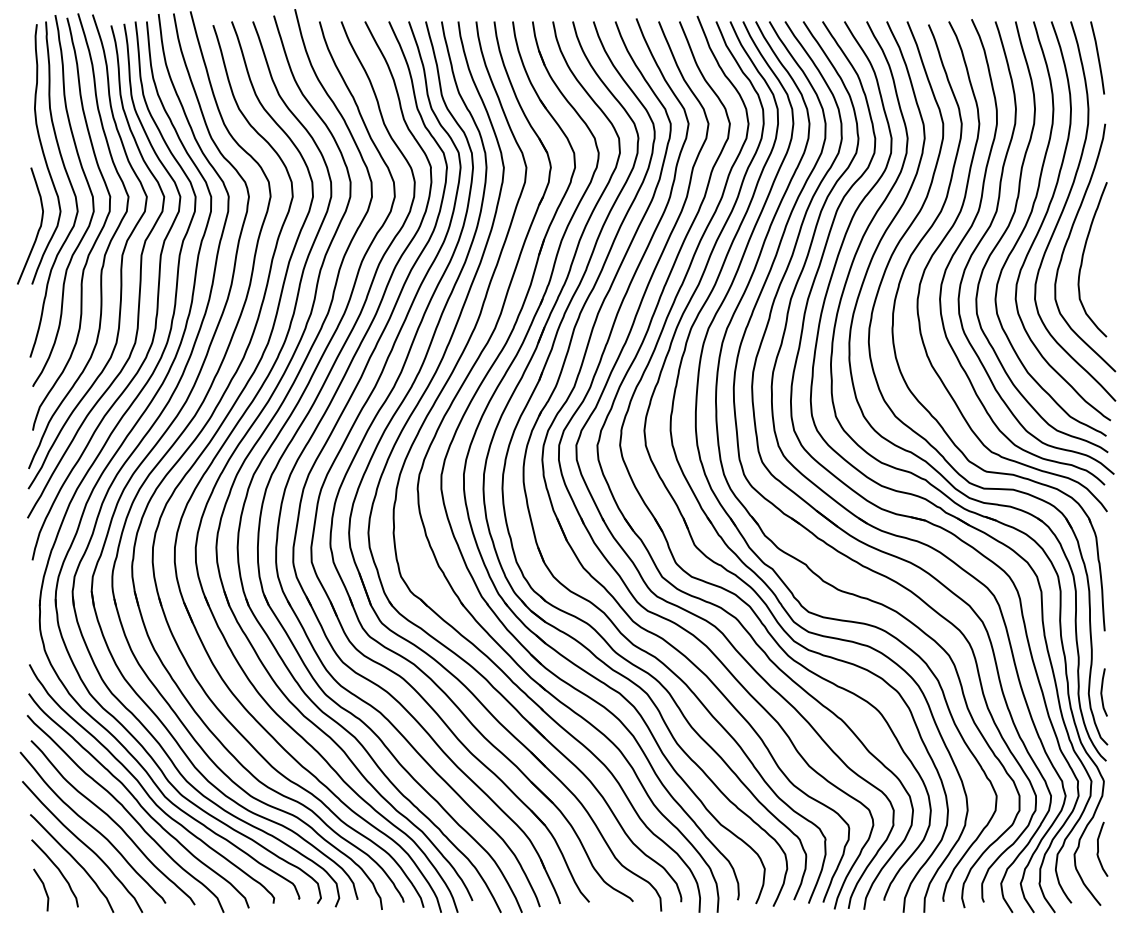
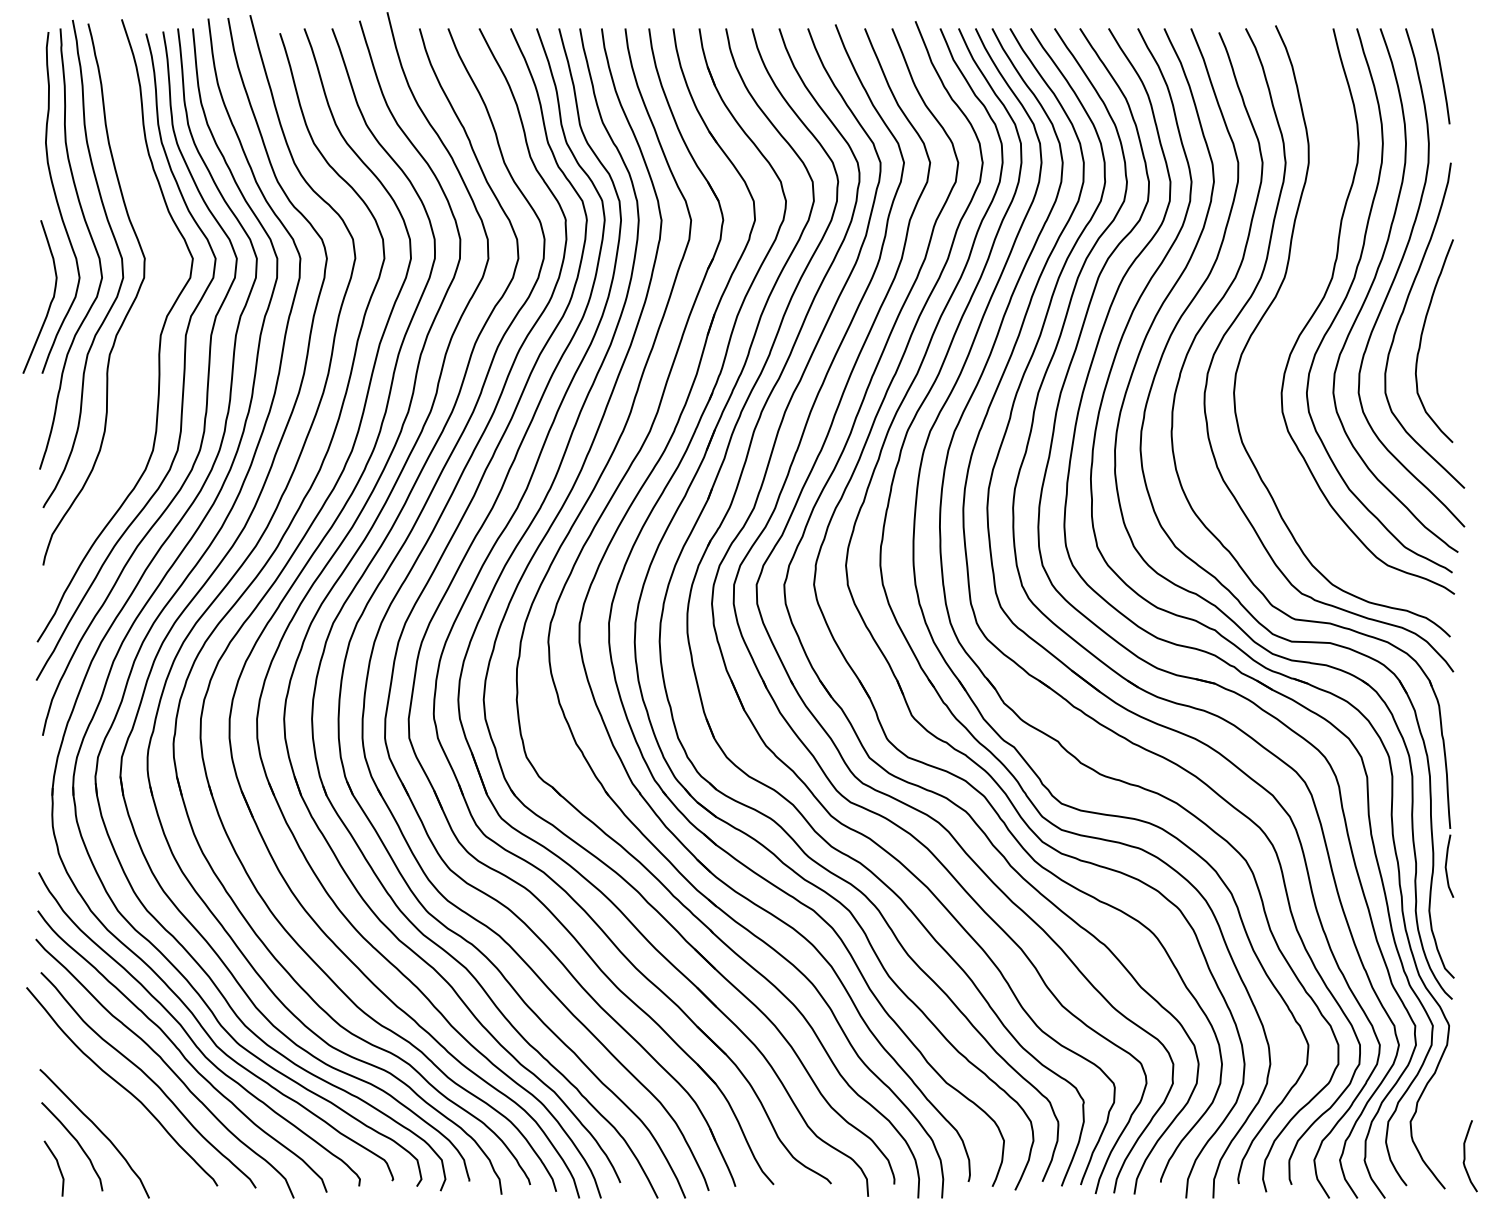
curve: (991, 225) -> (1301, 296), removed
curve: (105, 251) -> (138, 330), removed
curve: (1101, 691) -> (1446, 865), moved
curve: (84, 845) -> (110, 1109), removed
curve: (1098, 849) -> (1465, 1156), moved

